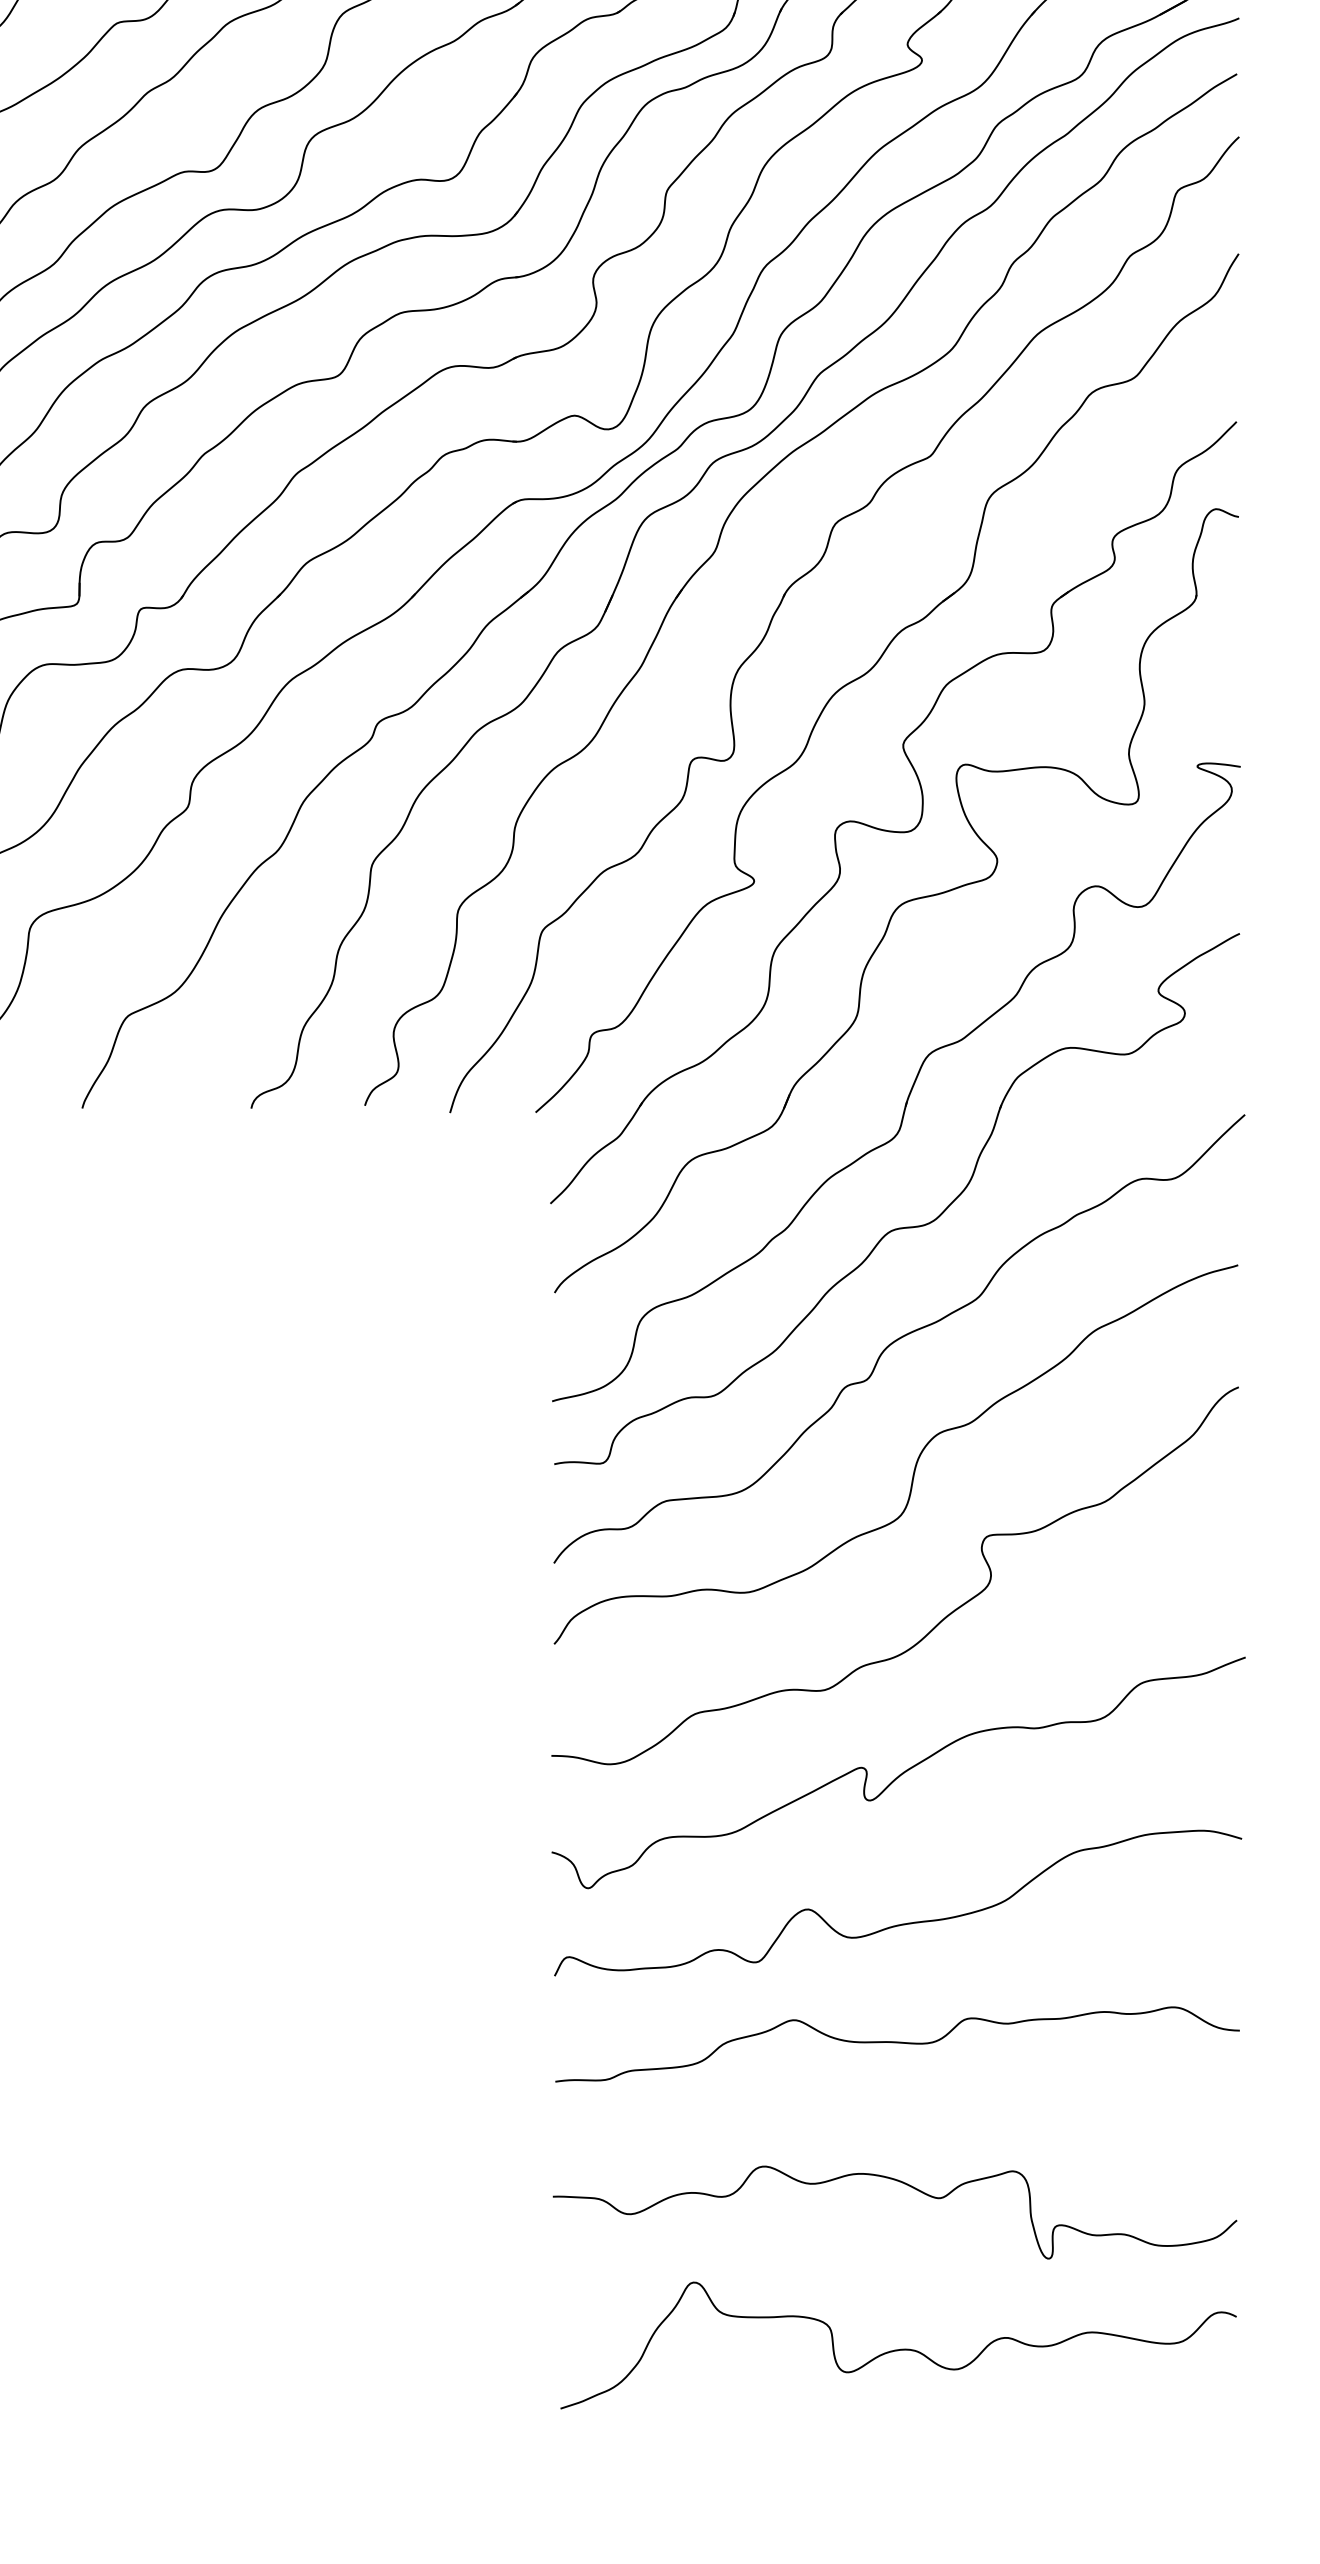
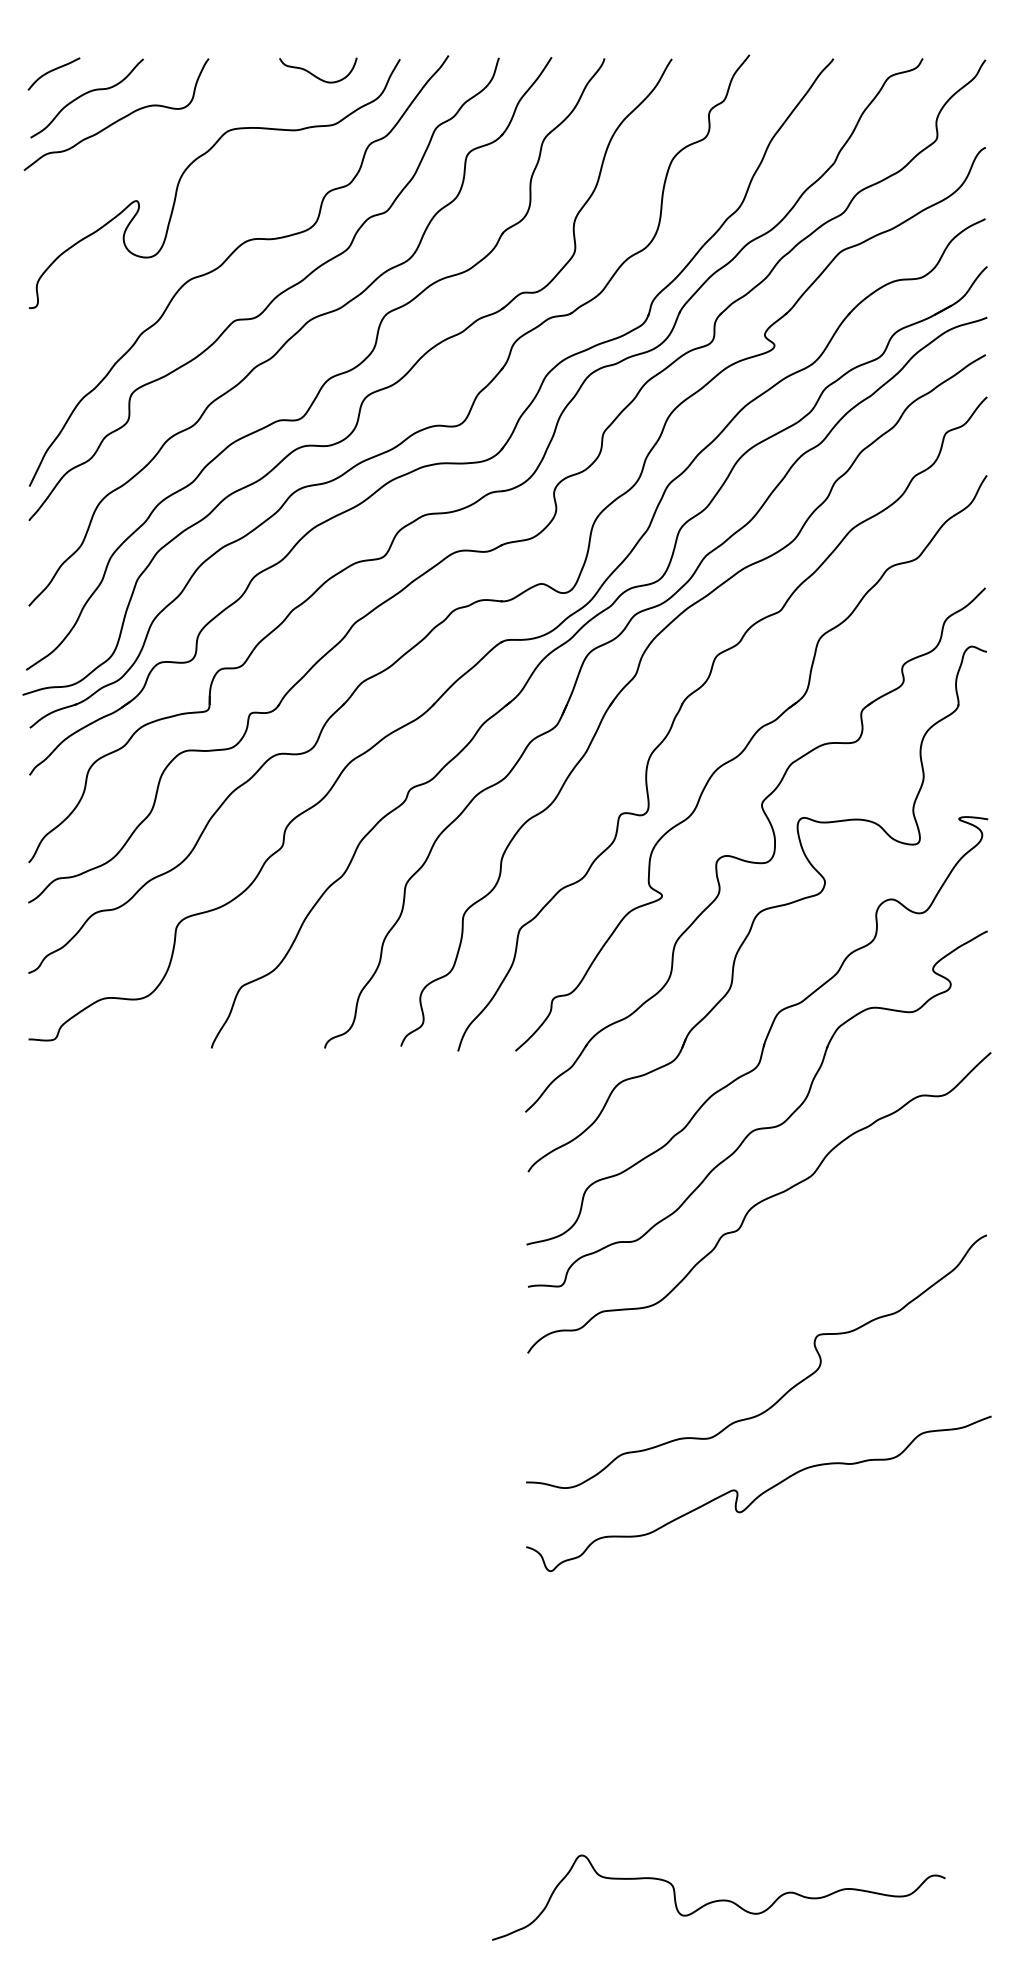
curve: (915, 1460) -> (770, 1284), removed
curve: (901, 1923) -> (760, 1594), removed
curve: (896, 2043) -> (757, 1675), removed
curve: (908, 2187) -> (765, 1771), removed
curve: (899, 2348) -> (719, 1899), moved

